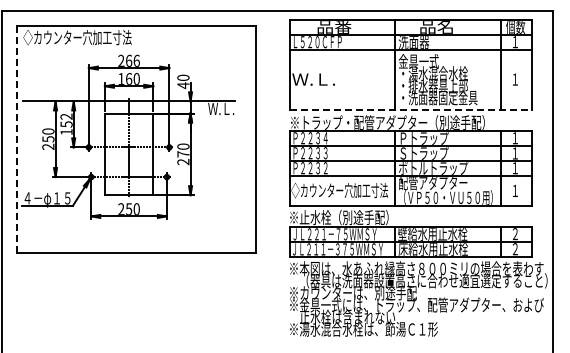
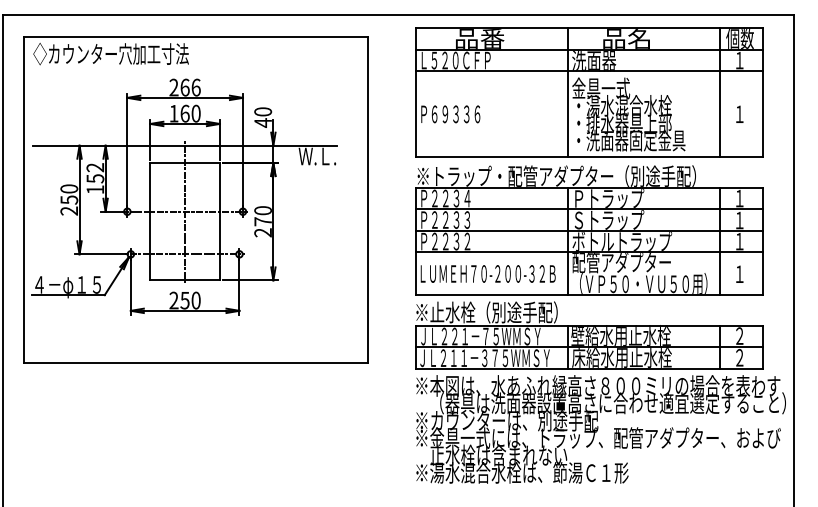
text: (313, 79) -> (449, 114), Ｗ.Ｌ. -> Ｐ６９３３６
line: (411, 109) -> (590, 157), dashed -> solid
line: (17, 139) -> (24, 200), dashed -> solid
text: (339, 190) -> (487, 273), ◇カウンター穴加工寸法 -> ＬＵＭＥＨ７０-２００-３２Ｂ

